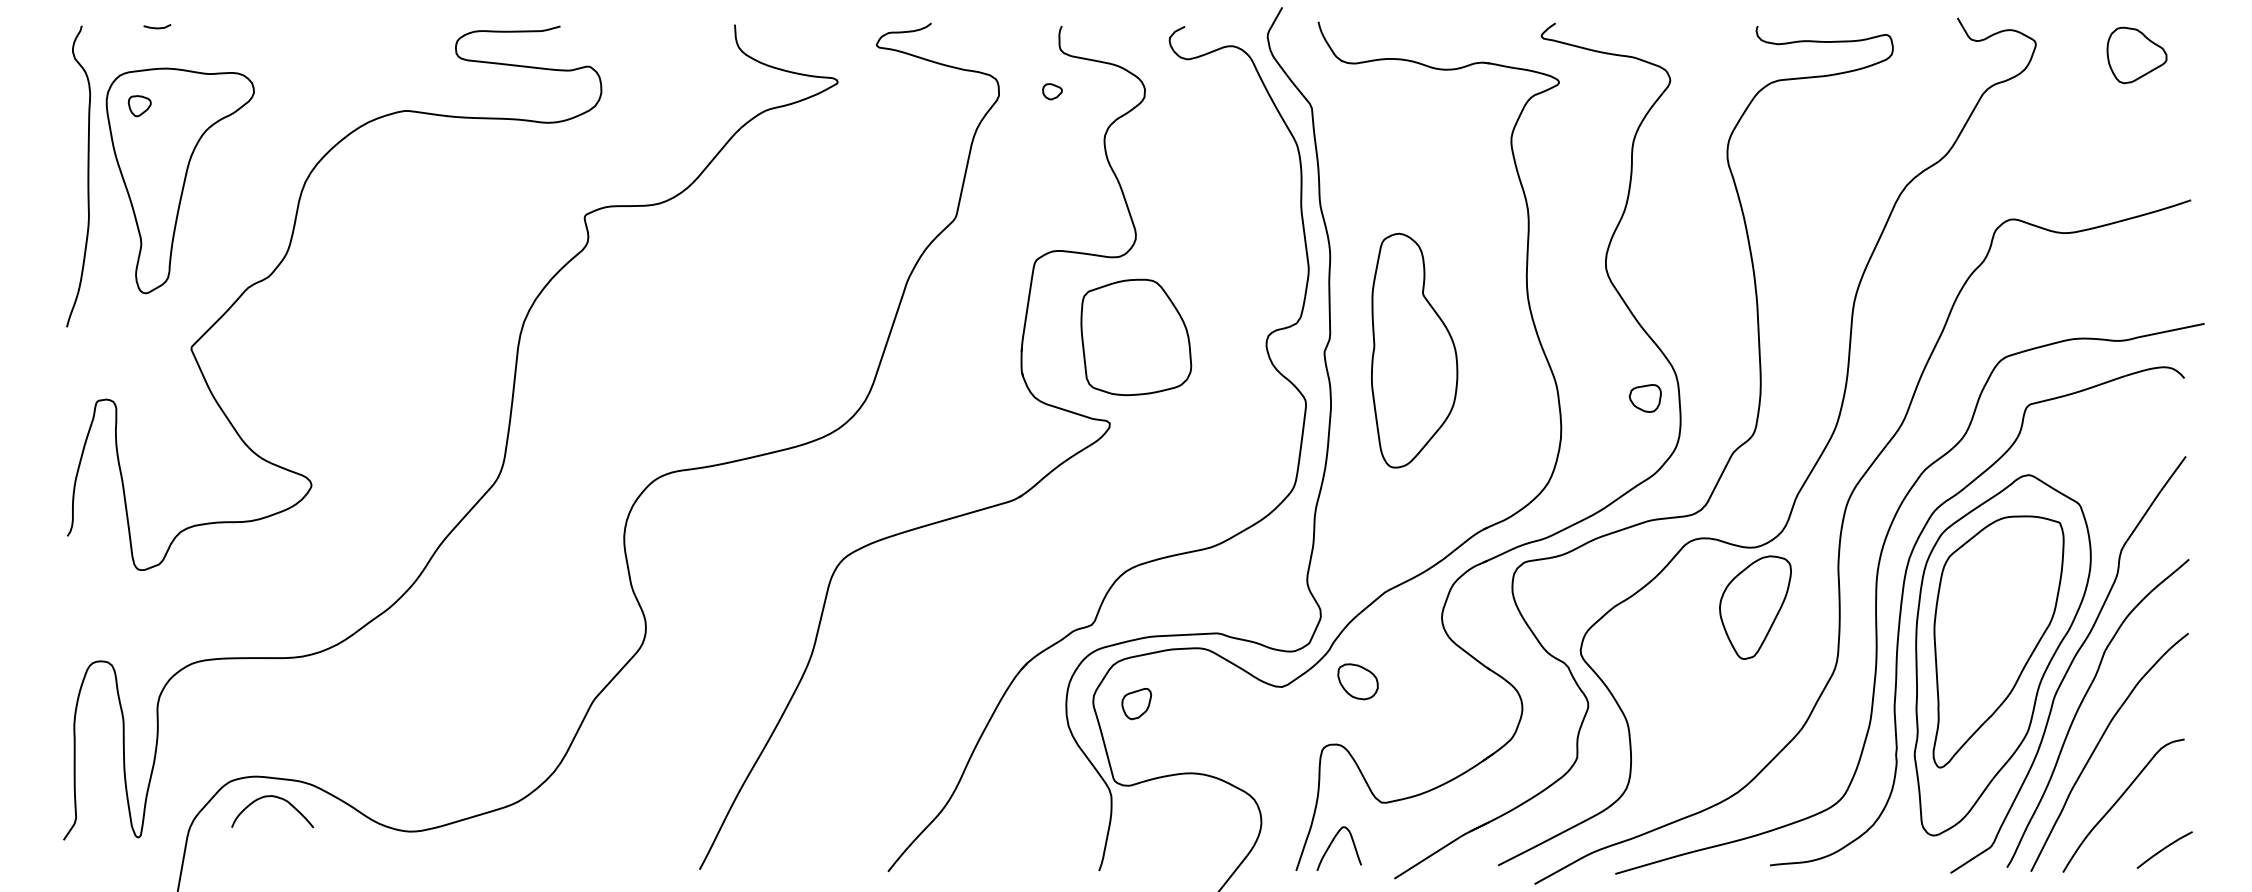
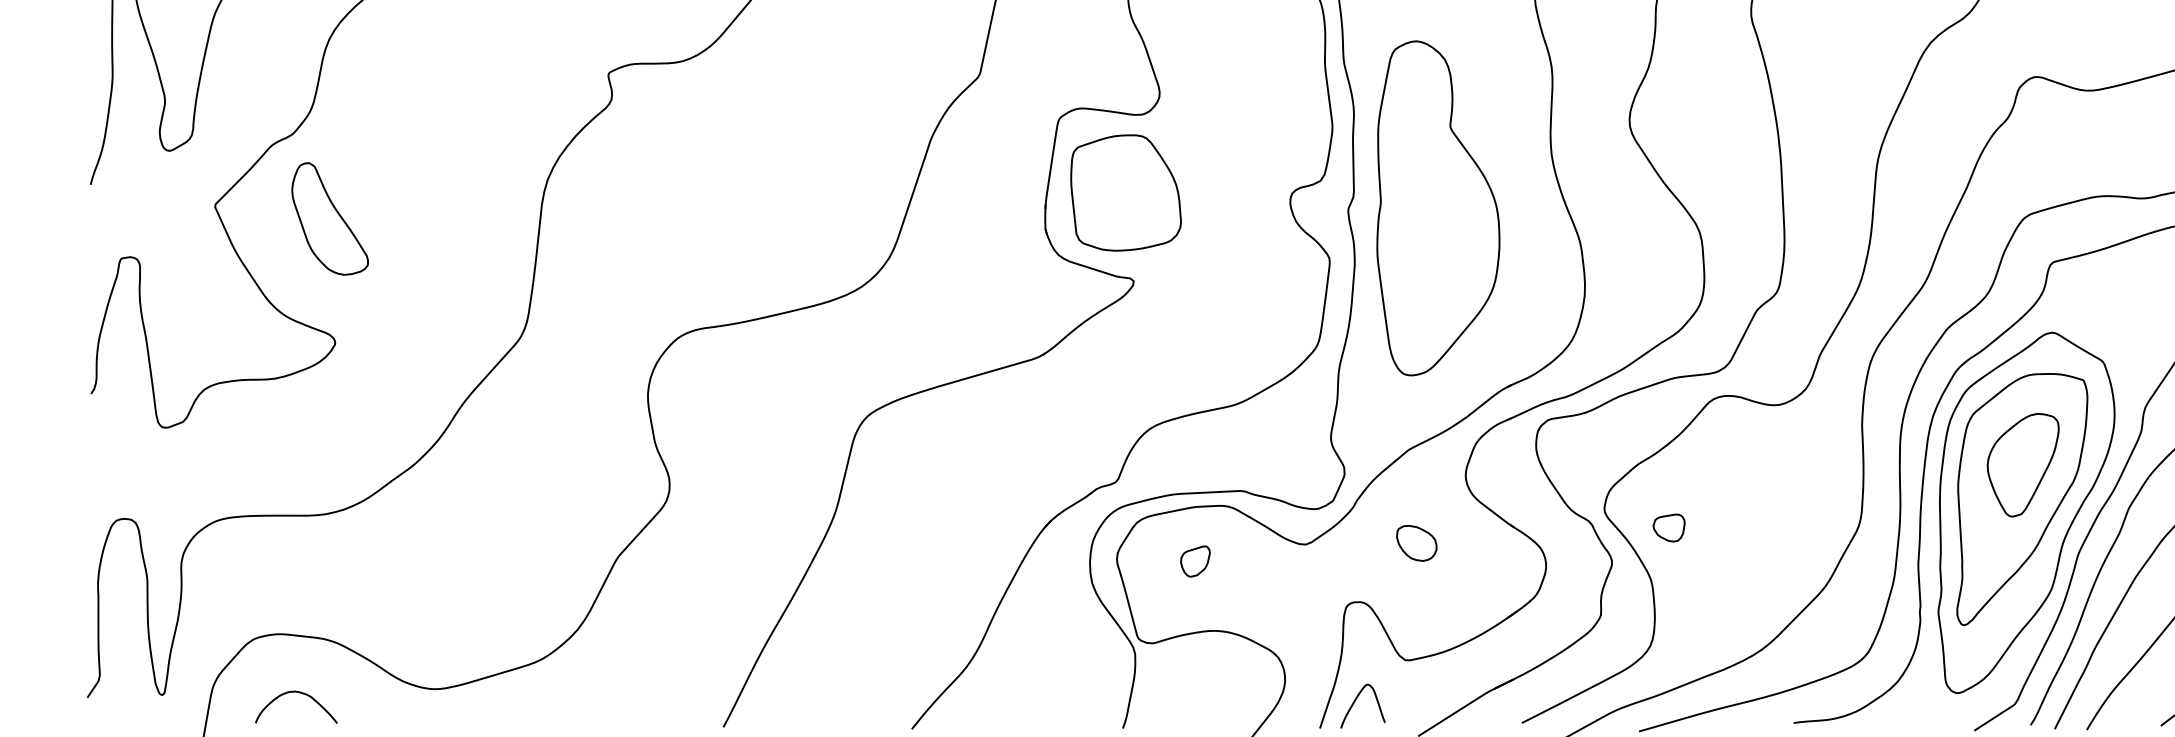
part: (1136, 337) -> (1126, 193), moved
part: (1414, 350) -> (1438, 208), size x1.43
part: (306, 361) -> (330, 219), added
part: (1644, 398) -> (1668, 528), moved
part: (1755, 607) -> (2023, 465), moved
part: (1357, 681) -> (1416, 543), moved
part: (1136, 704) -> (1195, 562), moved
curve: (277, 798) -> (301, 694), moved

